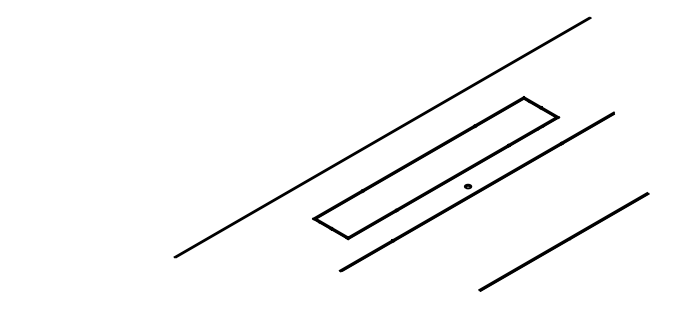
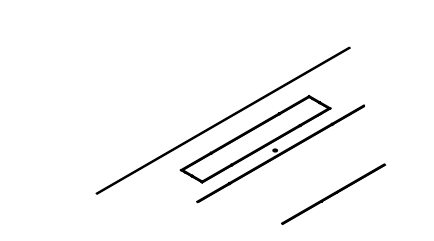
line: (563, 240) -> (333, 193), moved

